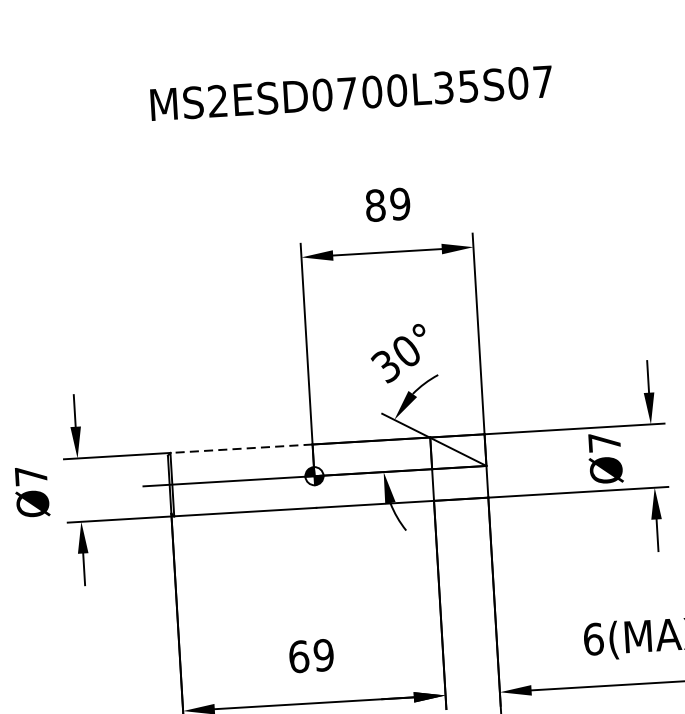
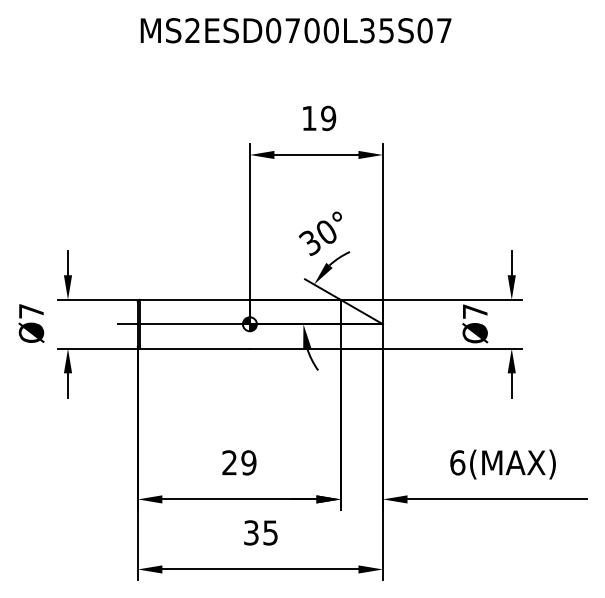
text: (375, 205) -> (309, 118), 89 -> 19
line: (240, 448) -> (194, 299), dashed -> solid
text: (298, 656) -> (229, 462), 69 -> 29

